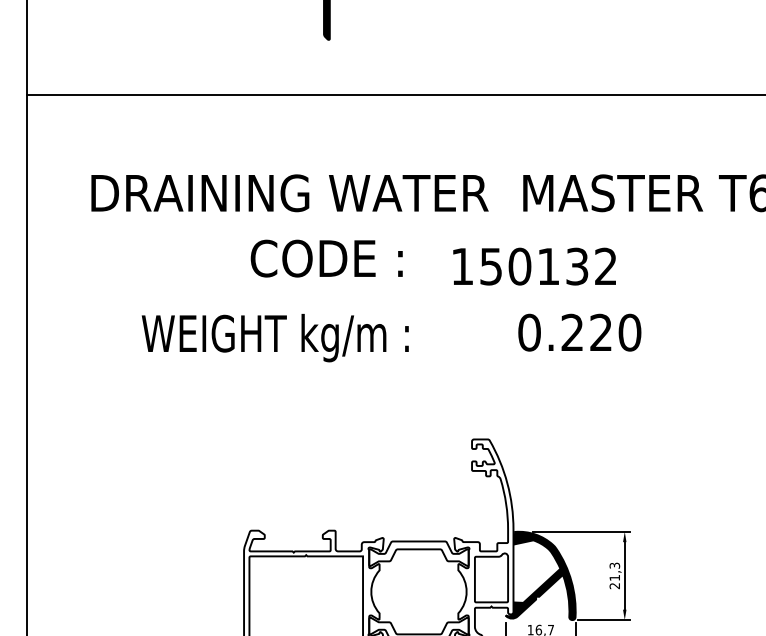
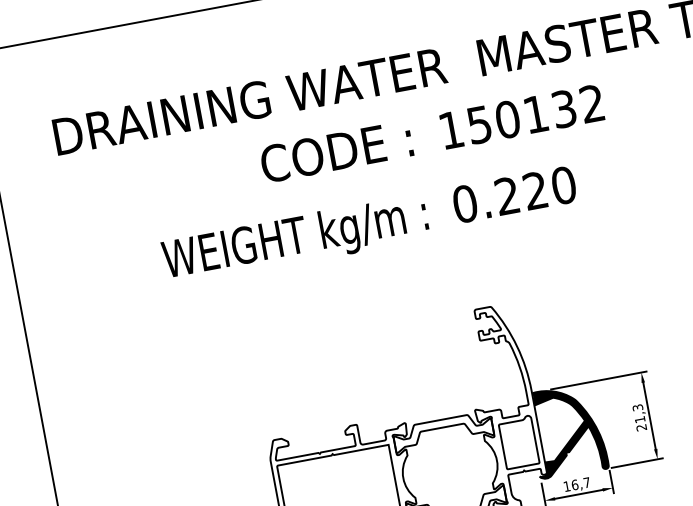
text: (326, 258) -> (336, 151), moved
text: (534, 266) -> (522, 116), moved
text: (579, 332) -> (514, 194), moved
text: (274, 338) -> (294, 240), moved

